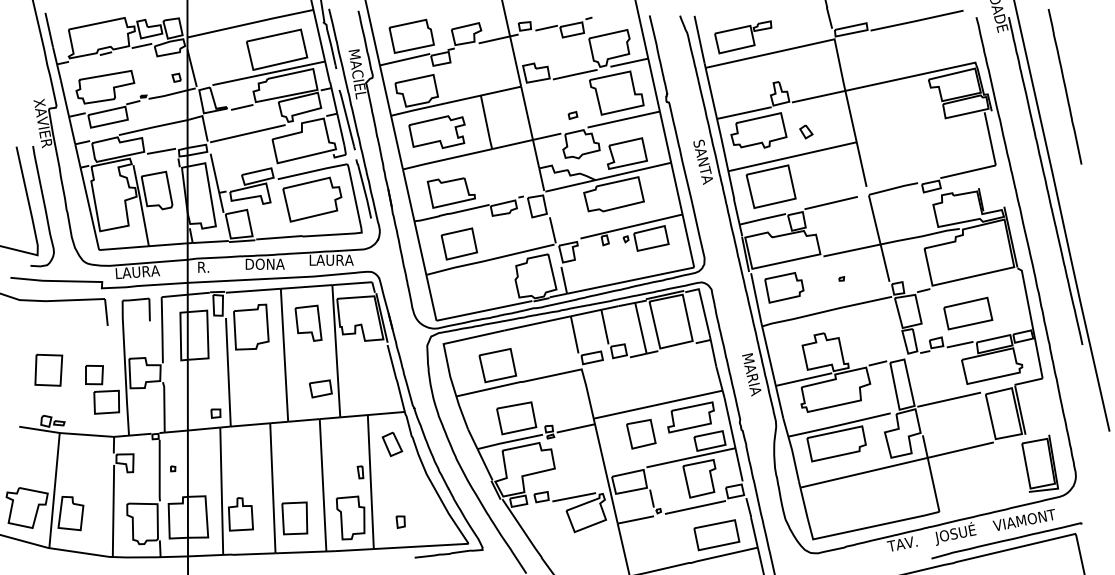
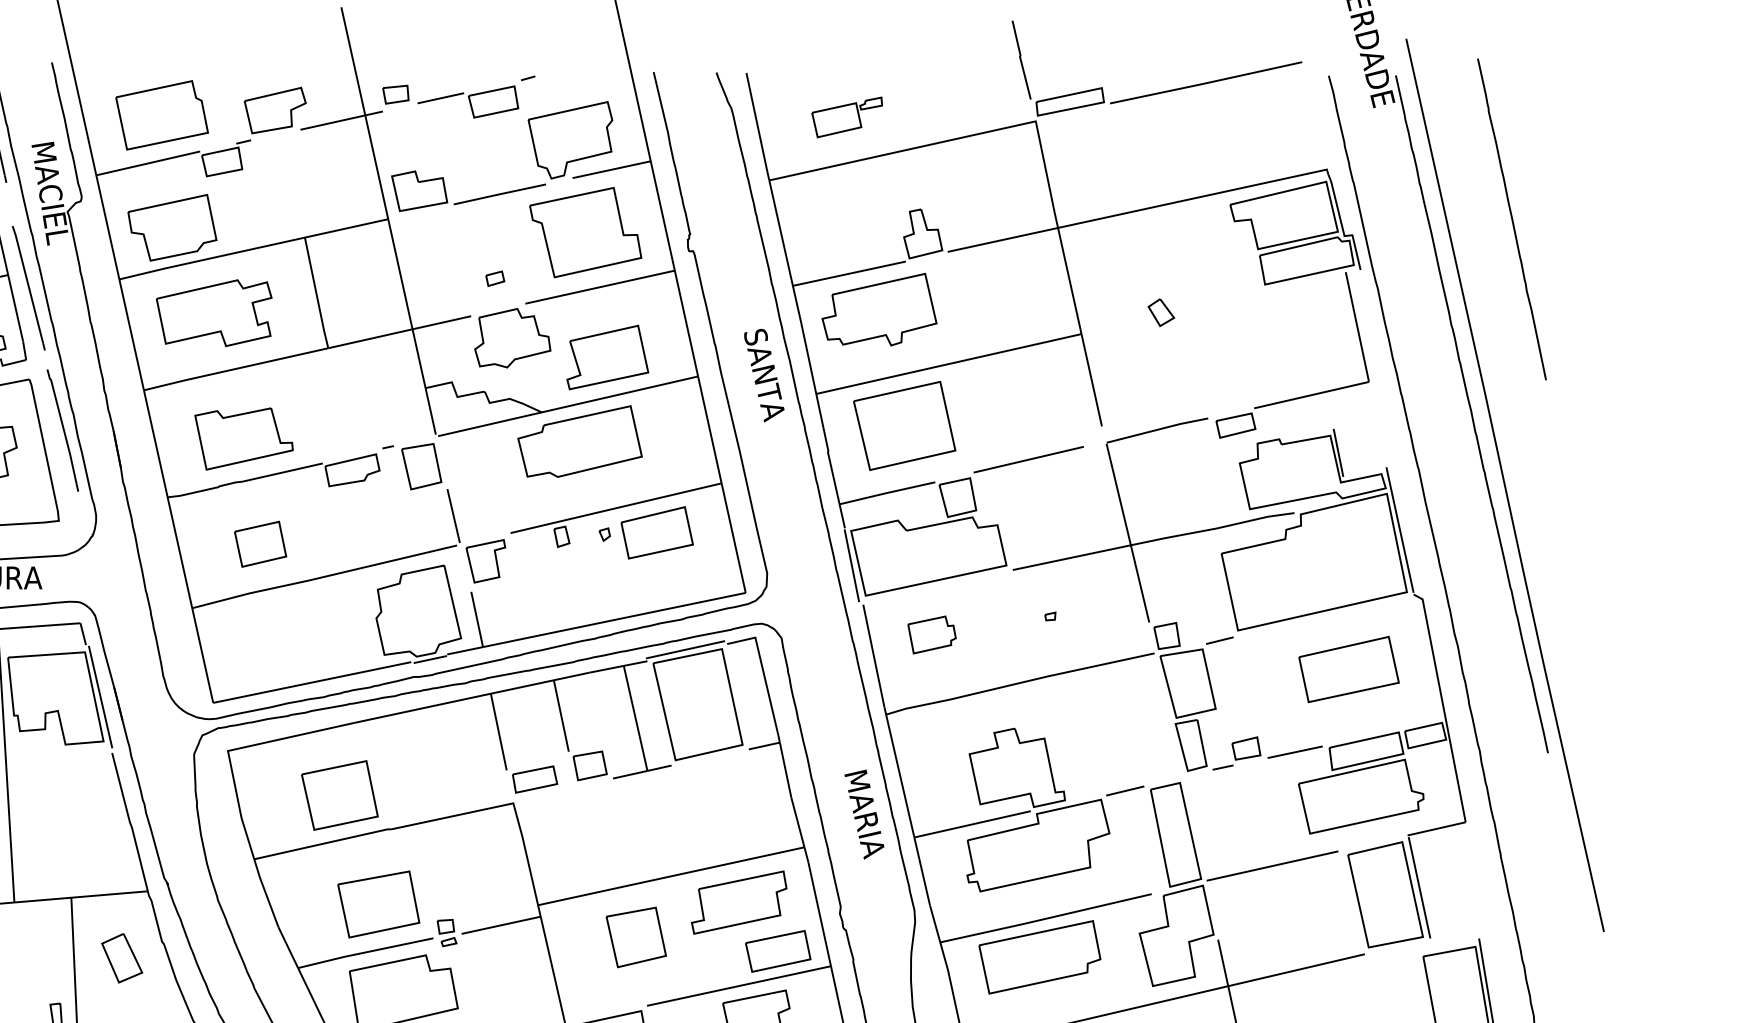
part: (743, 37) -> (847, 117), size x0.6
part: (806, 131) -> (1161, 311), moved
part: (459, 243) -> (260, 543), size x0.7
part: (784, 287) -> (932, 634), size x0.6
part: (968, 313) -> (1349, 669), moved

